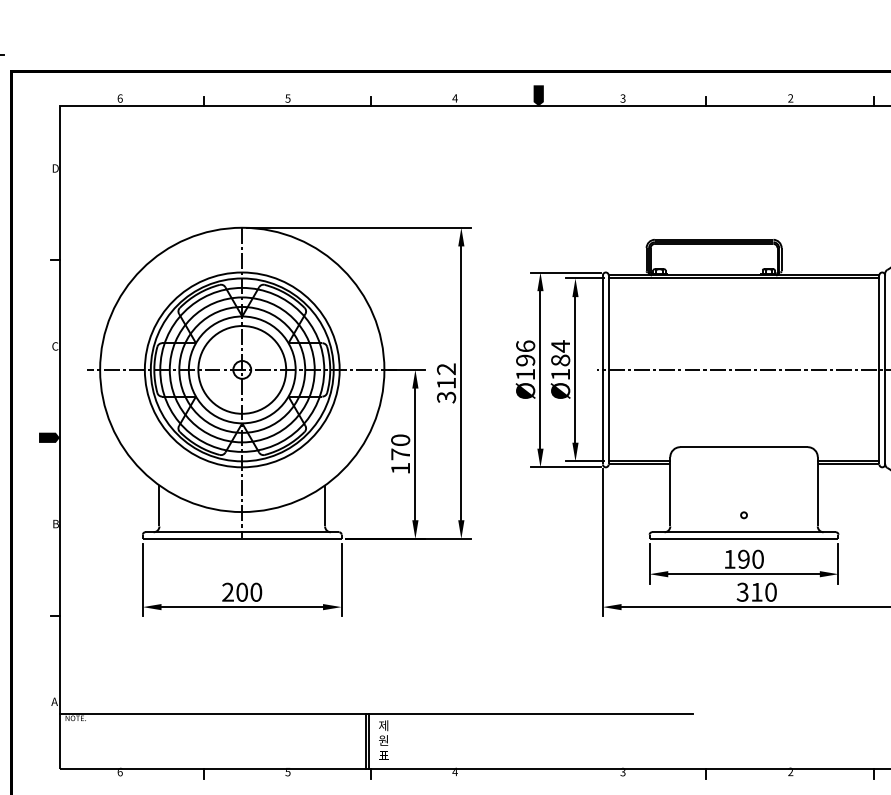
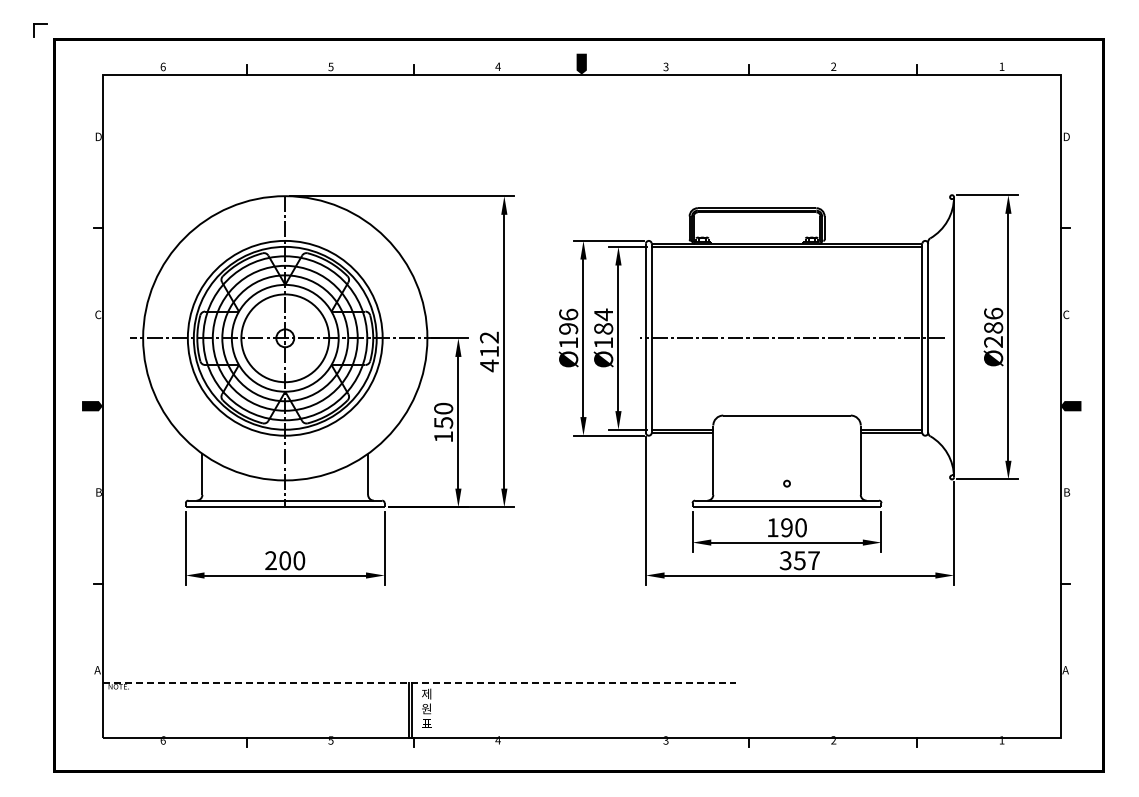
text: (446, 397) -> (489, 365), 312 -> 412
text: (400, 454) -> (443, 422), 170 -> 150
text: (763, 592) -> (806, 560), 310 -> 357
line: (376, 714) -> (419, 682), solid -> dashed

